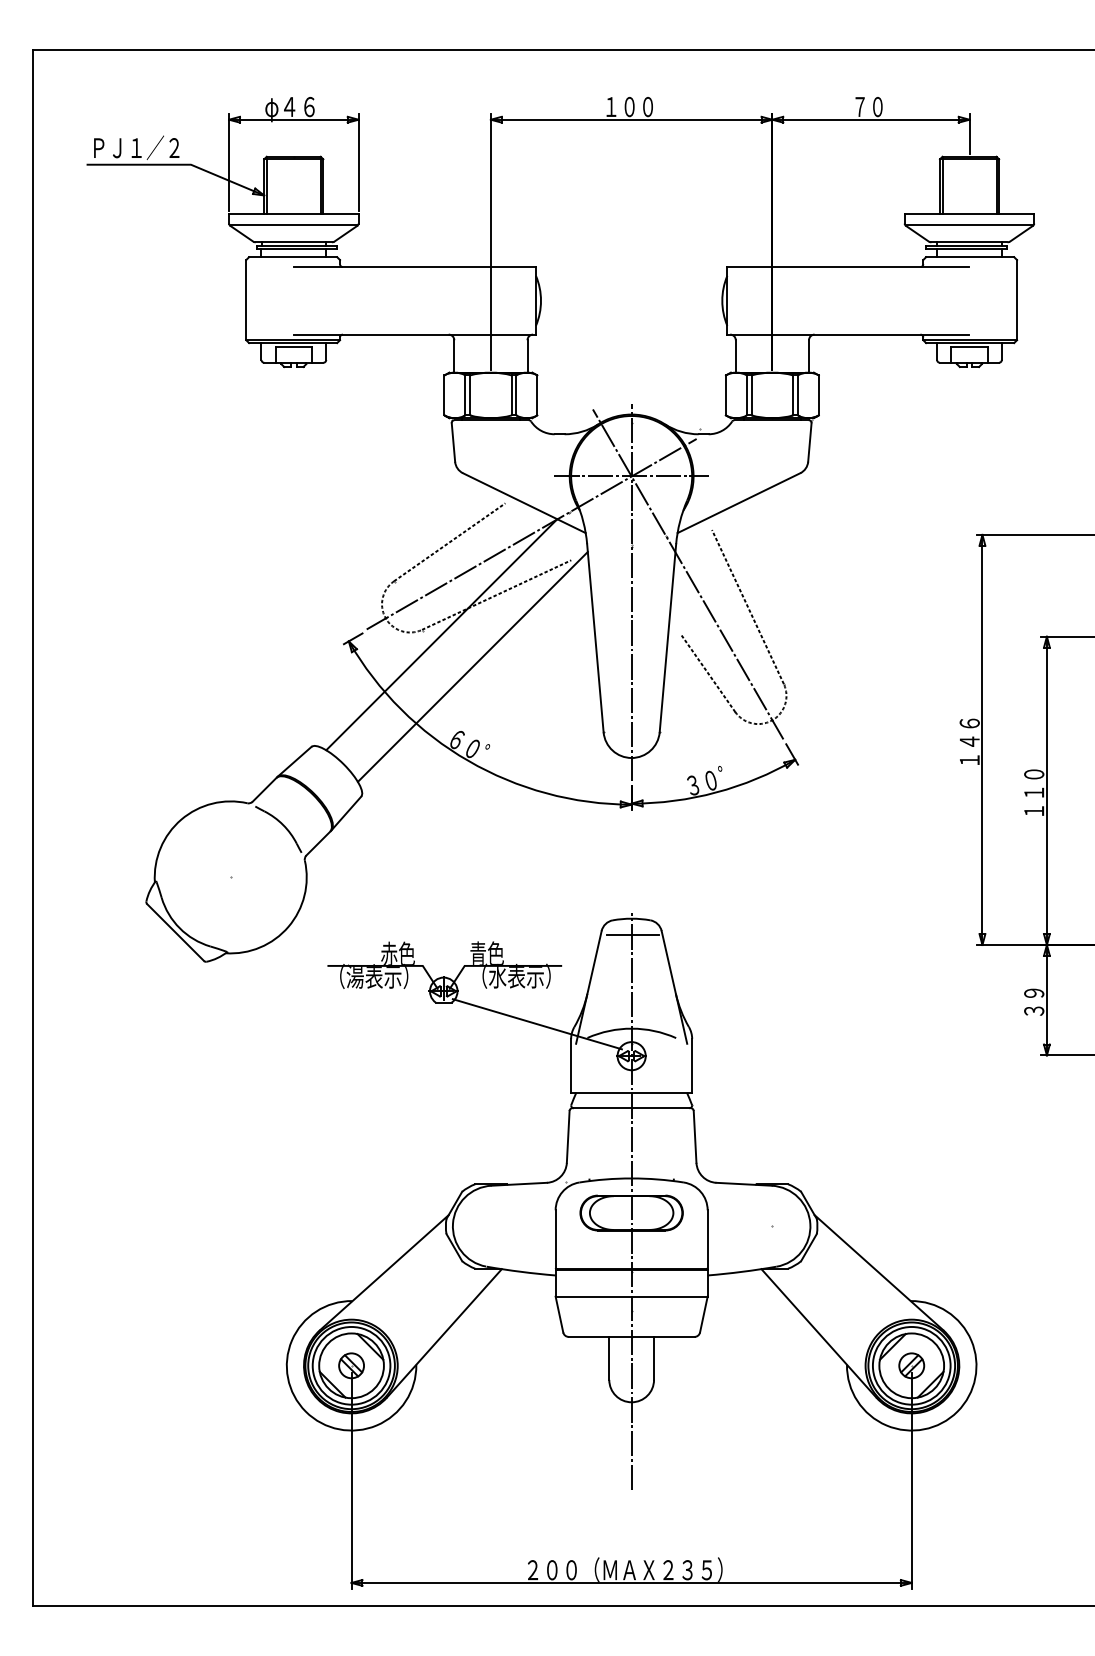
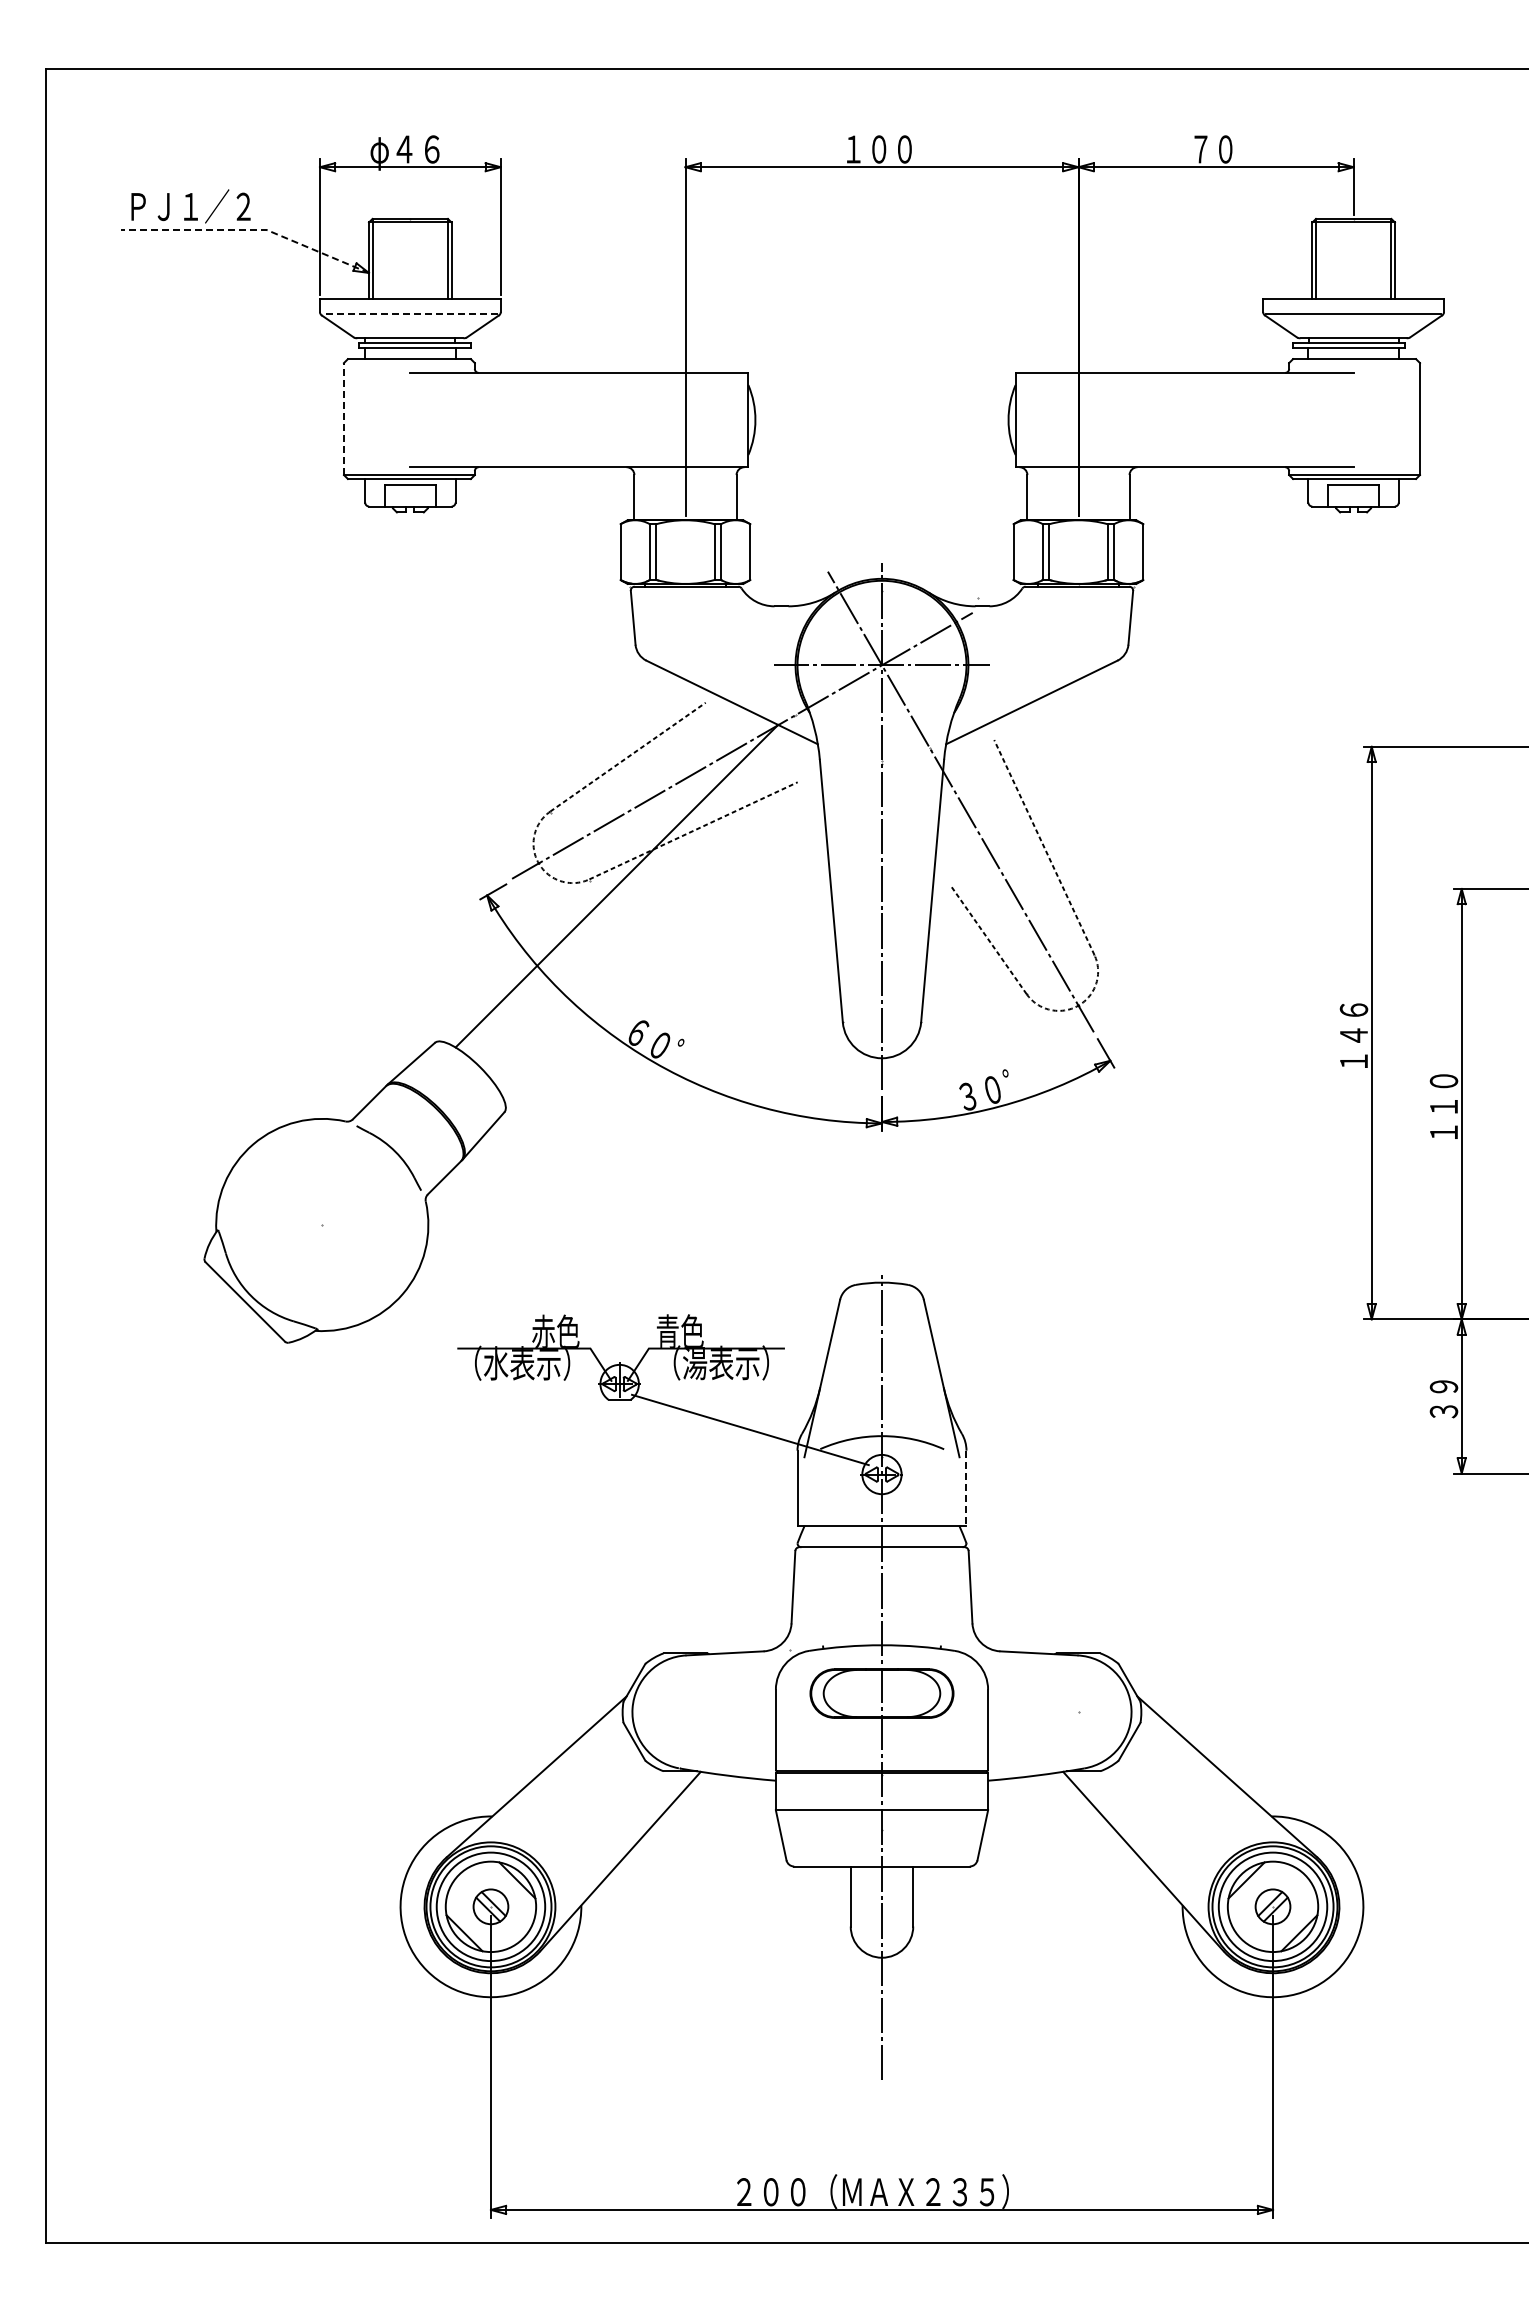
line: (178, 165) -> (249, 230), solid -> dashed
line: (293, 225) -> (410, 314), solid -> dashed
line: (245, 299) -> (343, 418), solid -> dashed
line: (472, 666) -> (659, 930), removed
line: (632, 935) -> (883, 1305), removed
text: (497, 975) -> (694, 1362), （水表示） -> （湯表示）
text: (355, 976) -> (496, 1363), （湯表示） -> （水表示）
line: (692, 1066) -> (966, 1488), solid -> dashed

